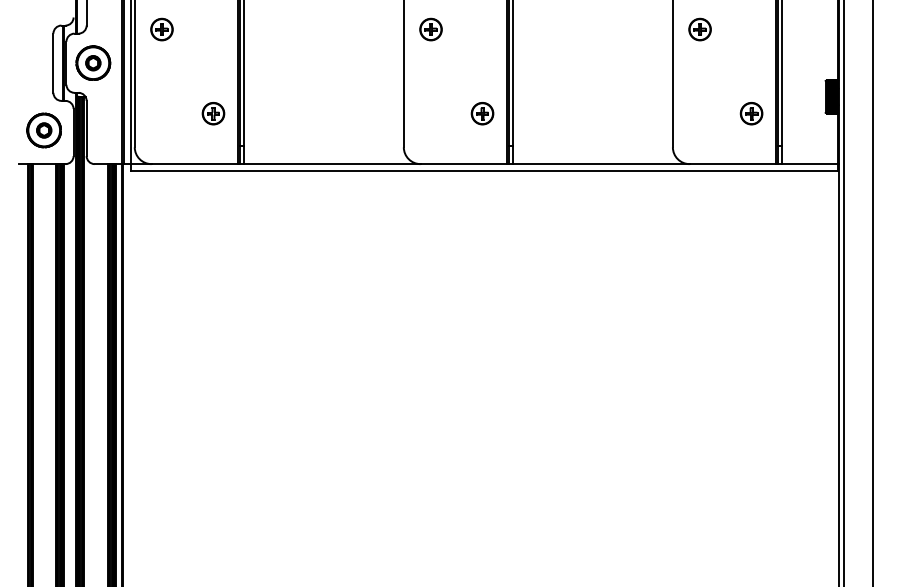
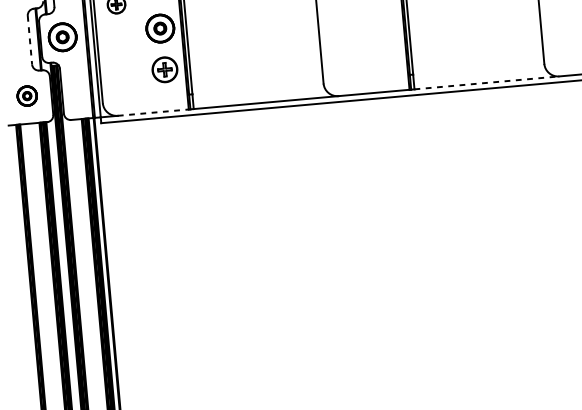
part: (212, 62) -> (160, 27), added
line: (53, 63) -> (30, 40), solid -> dashed
part: (213, 113) -> (164, 69), size x1.4
part: (482, 113) -> (385, 50), removed
part: (43, 130) -> (26, 96), size x0.7
line: (195, 164) -> (153, 112), solid -> dashed
line: (601, 164) -> (487, 83), solid -> dashed

